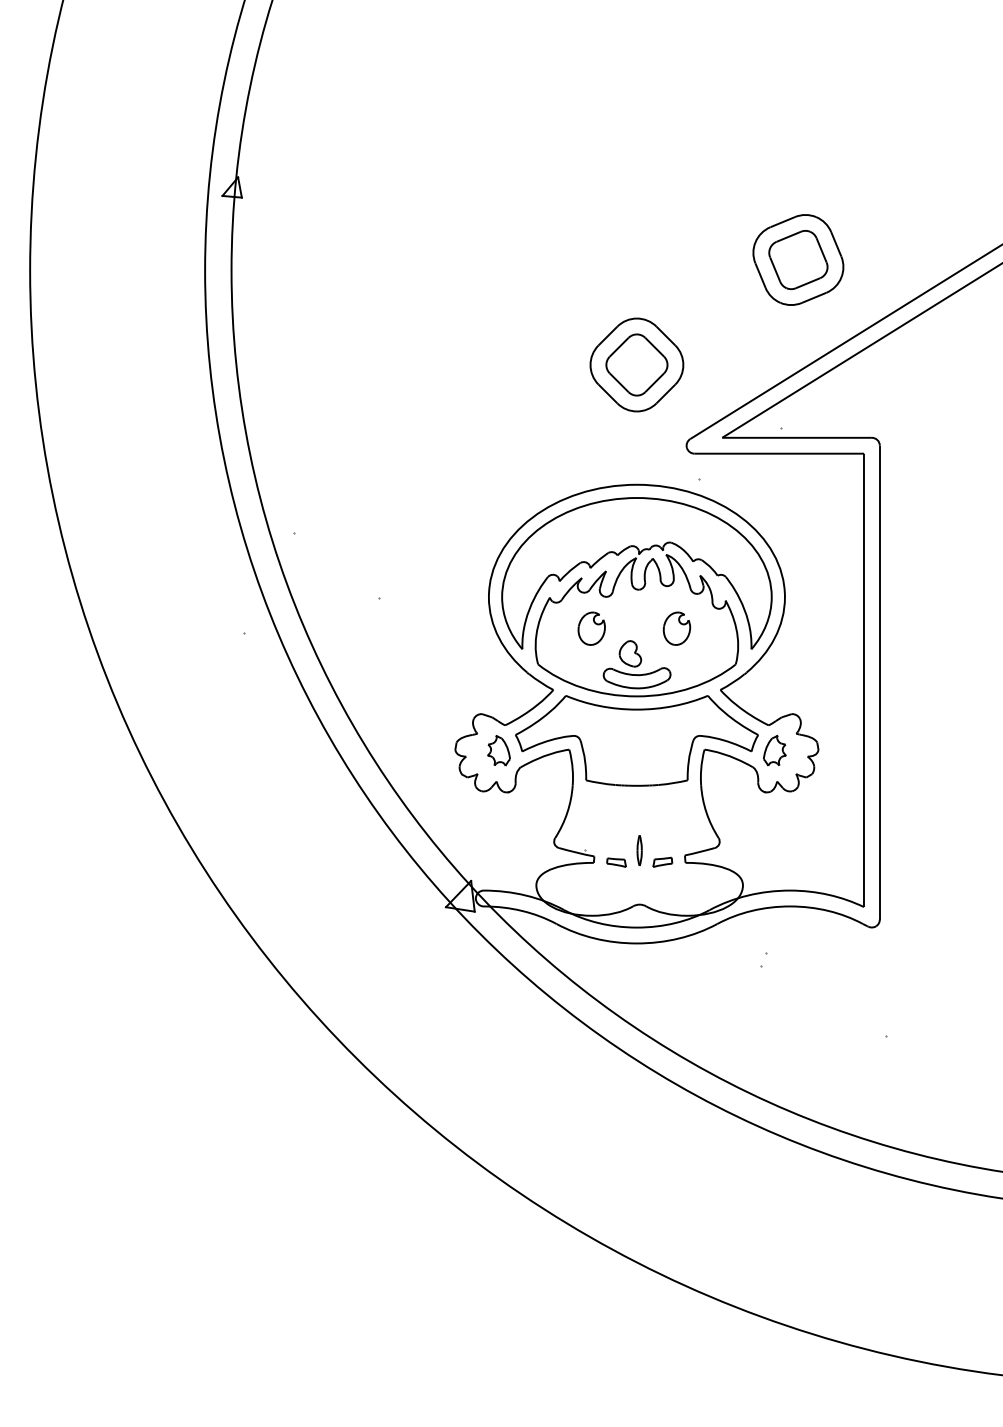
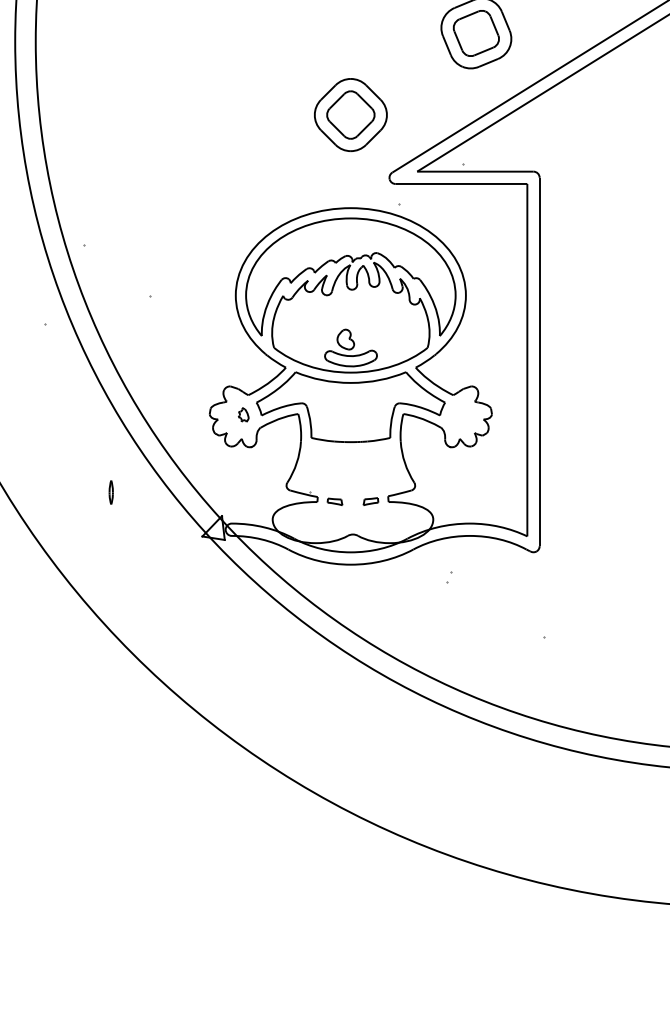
part: (591, 628) -> (315, 319), removed
part: (676, 628) -> (381, 319), removed
part: (498, 750) -> (243, 414), size x0.6
part: (774, 750) -> (457, 414), removed
part: (639, 850) -> (111, 492), moved

